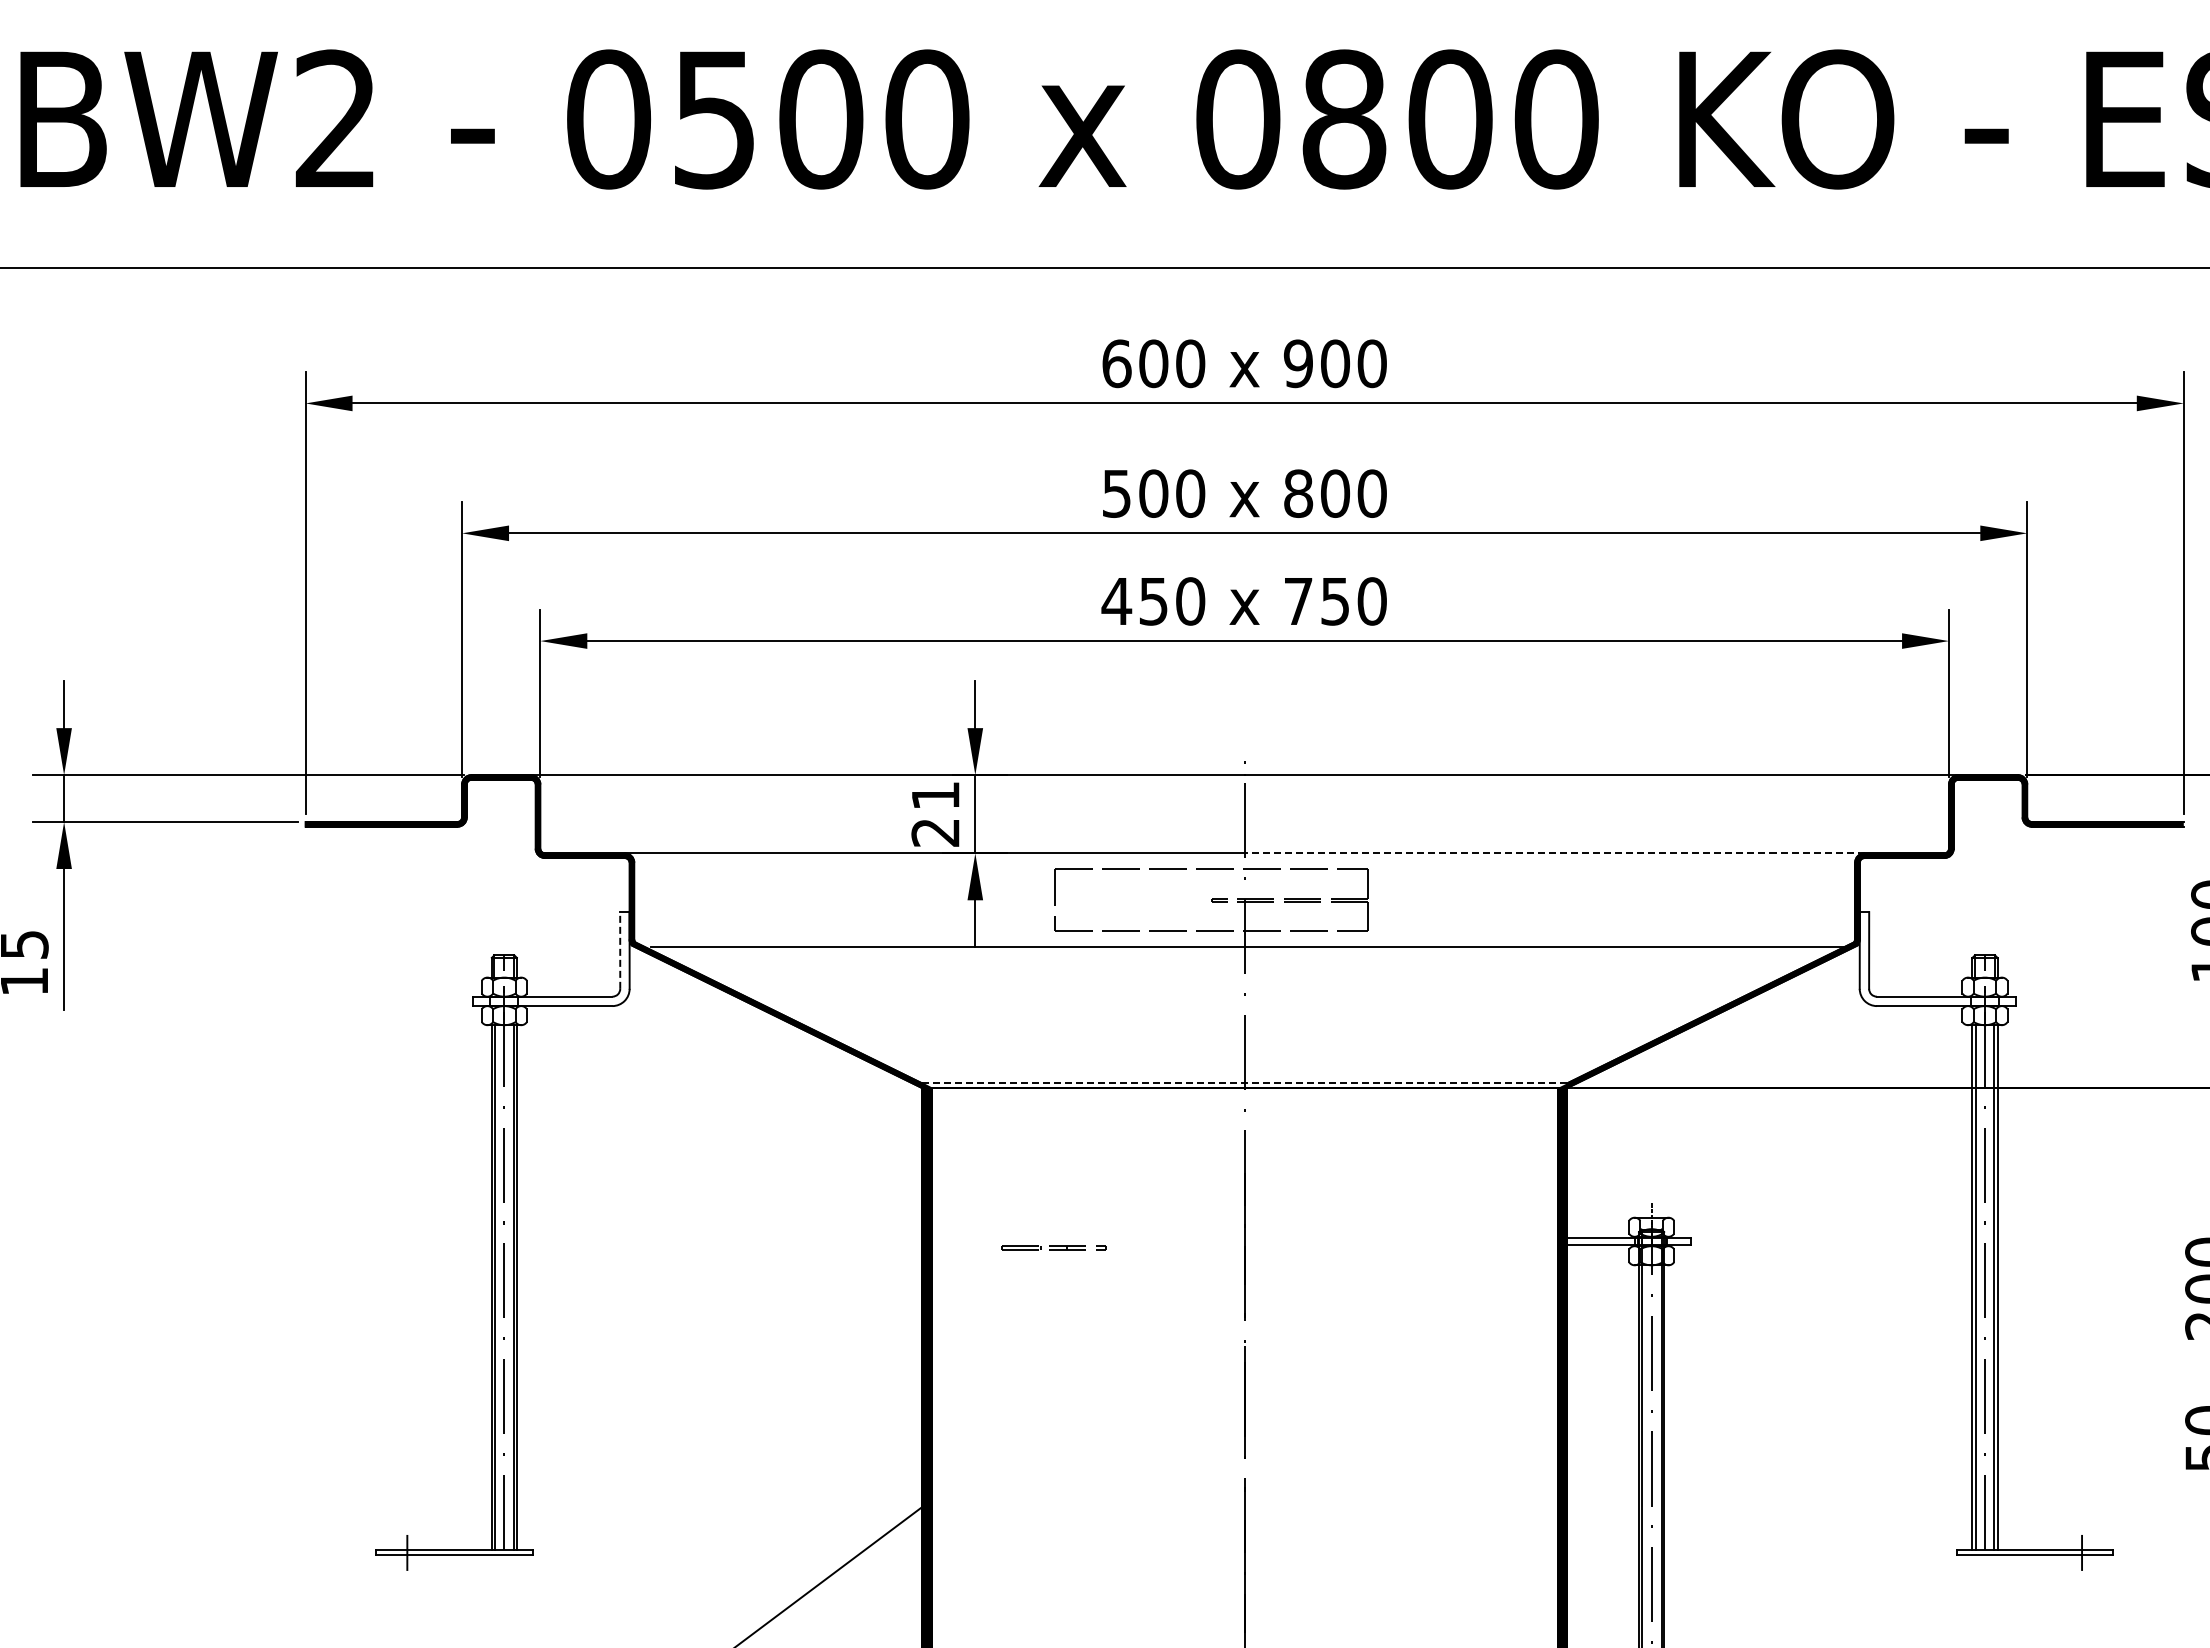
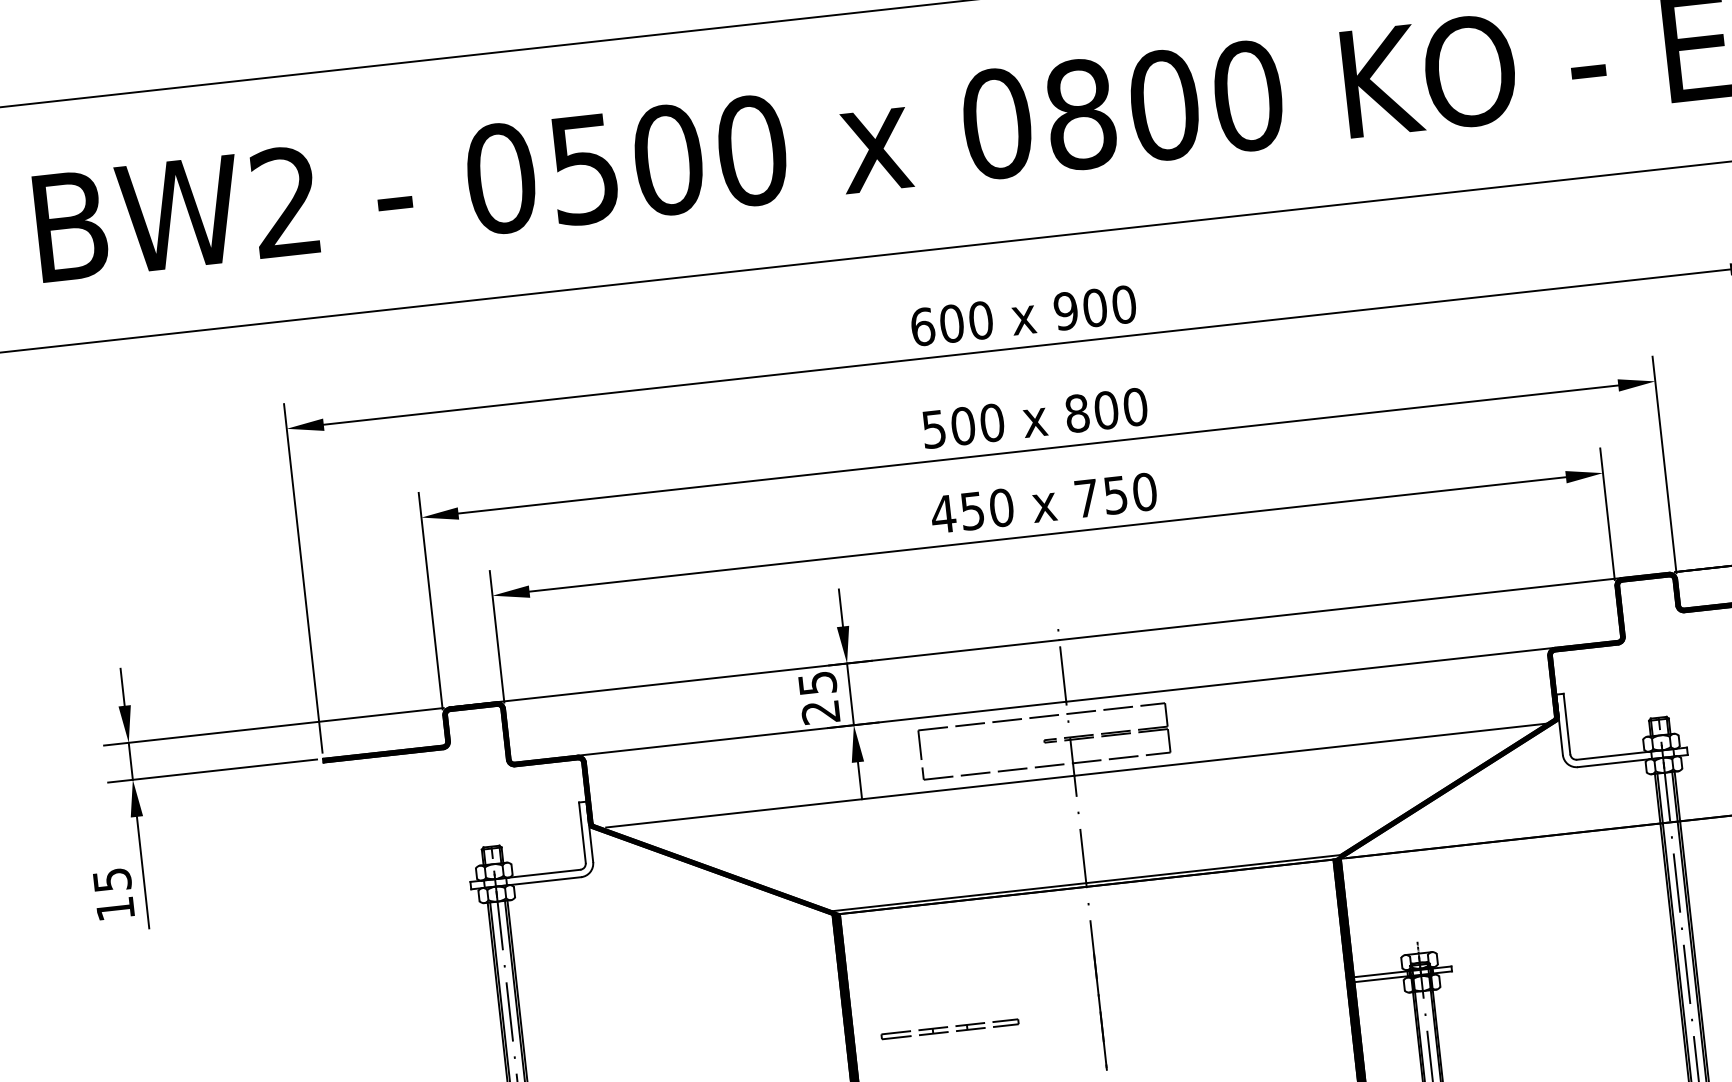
text: (935, 795) -> (817, 683), 21 -> 25
line: (1554, 853) -> (1310, 674), dashed -> solid
line: (620, 950) -> (582, 832), dashed -> solid
line: (1245, 1083) -> (1086, 883), dashed -> solid
part: (1053, 1247) -> (949, 1029), size x1.67

